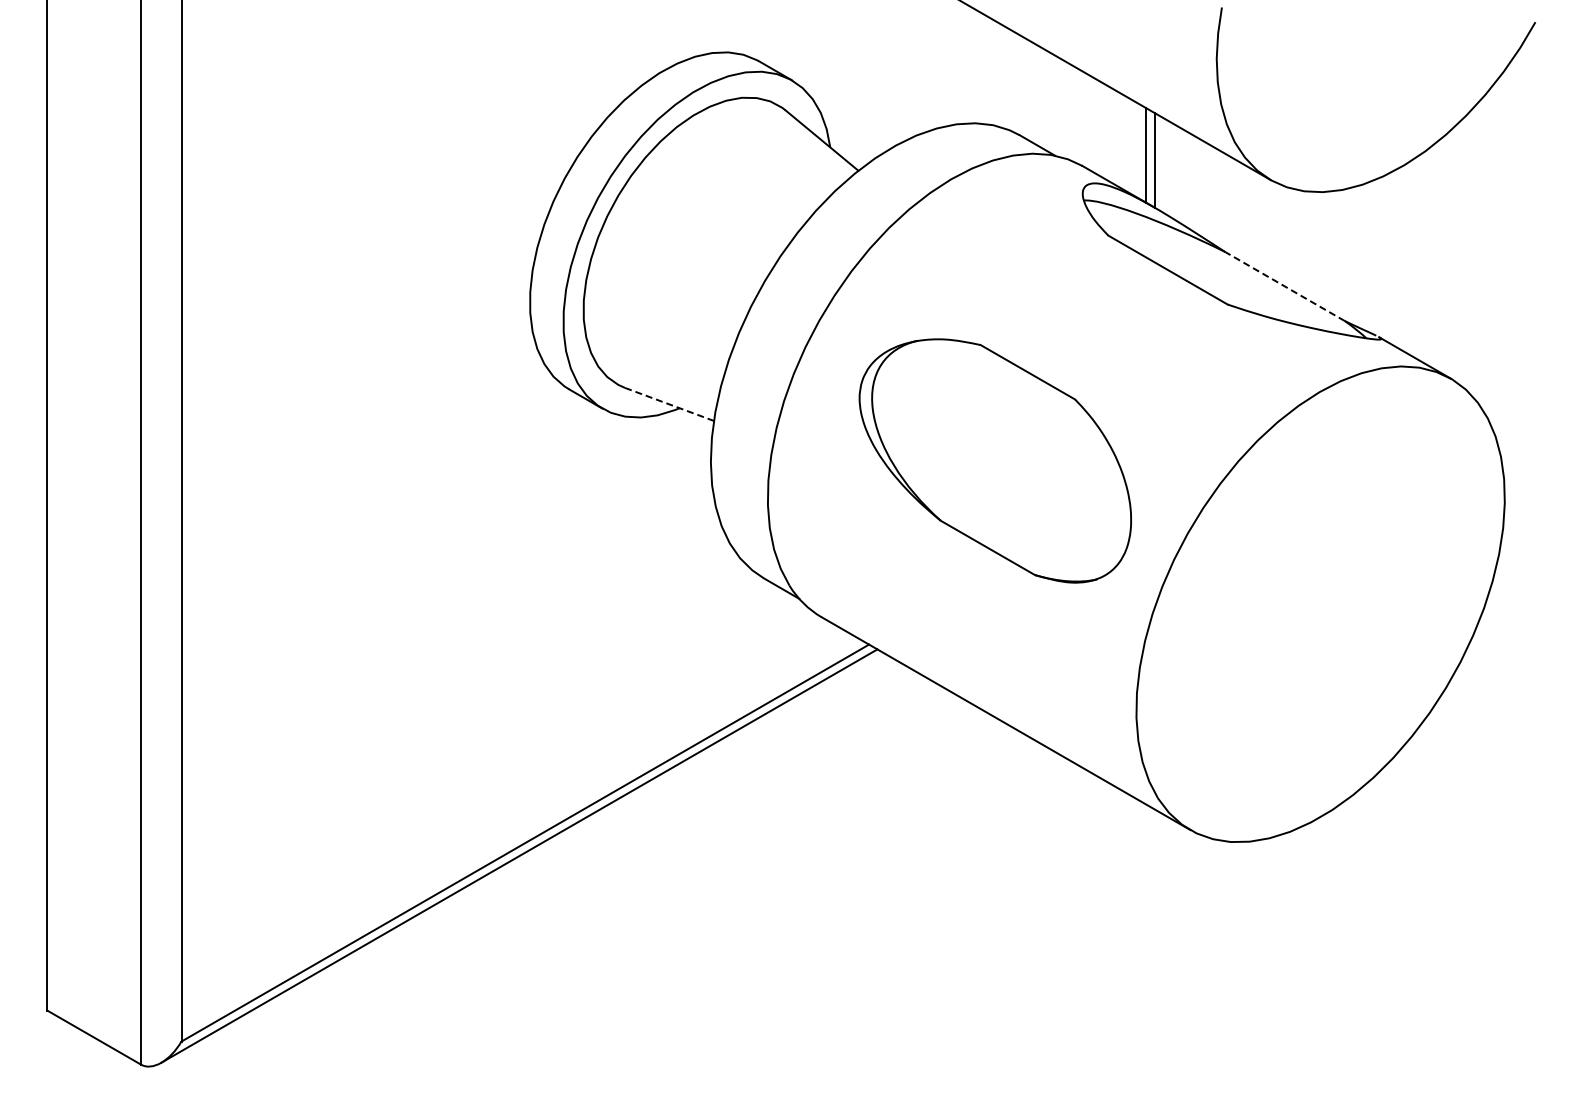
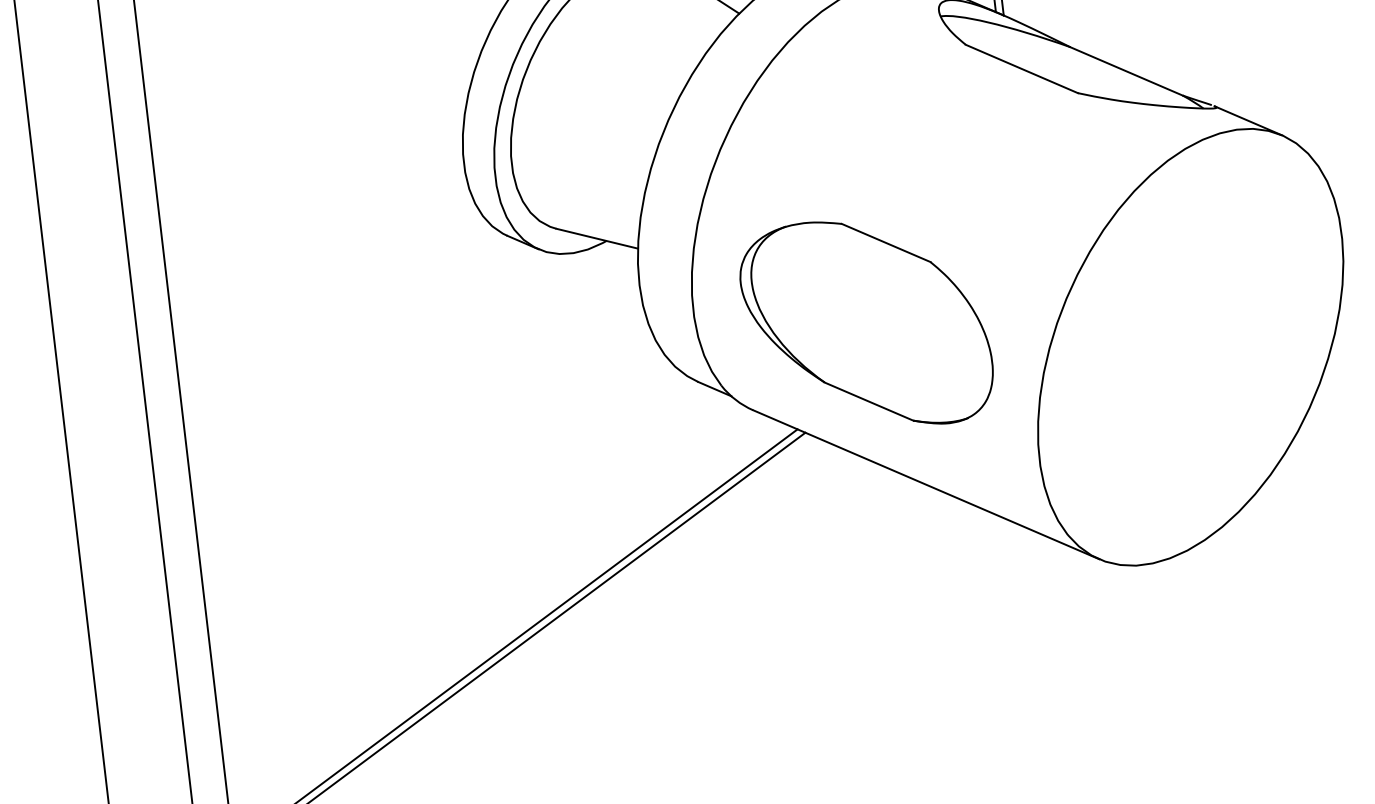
line: (1285, 286) -> (1126, 71), dashed -> solid
line: (669, 404) -> (597, 238), dashed -> solid
part: (994, 460) -> (865, 324), moved

